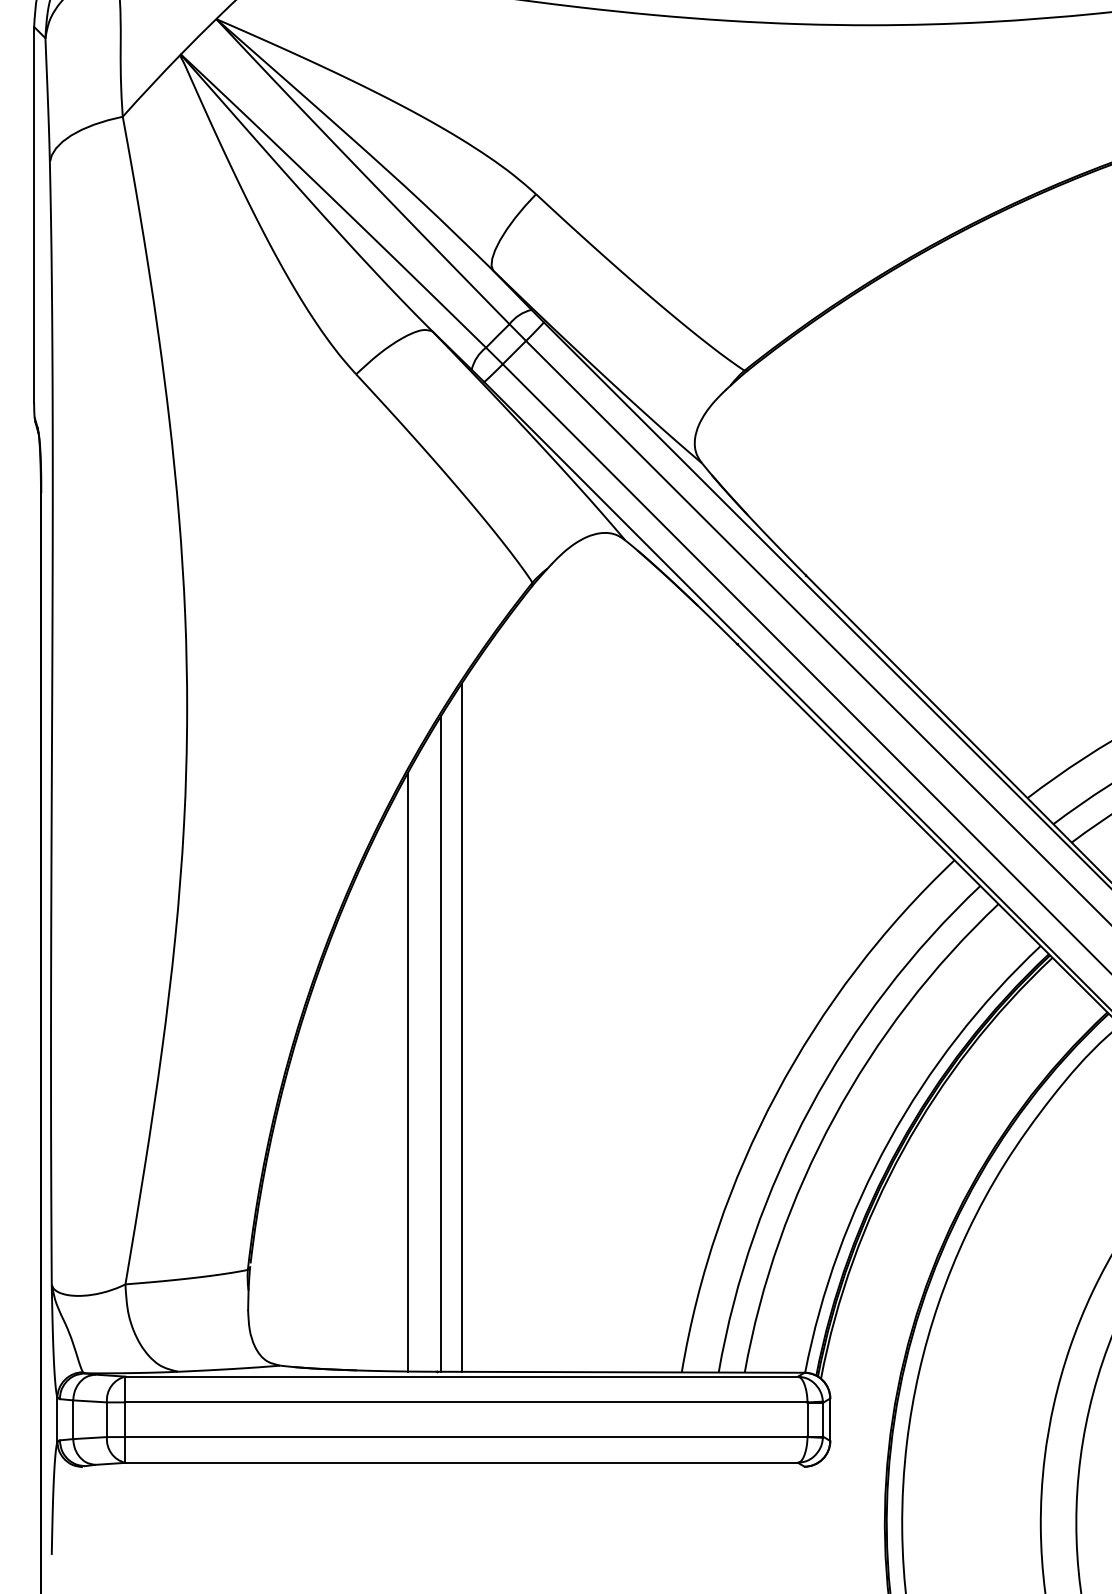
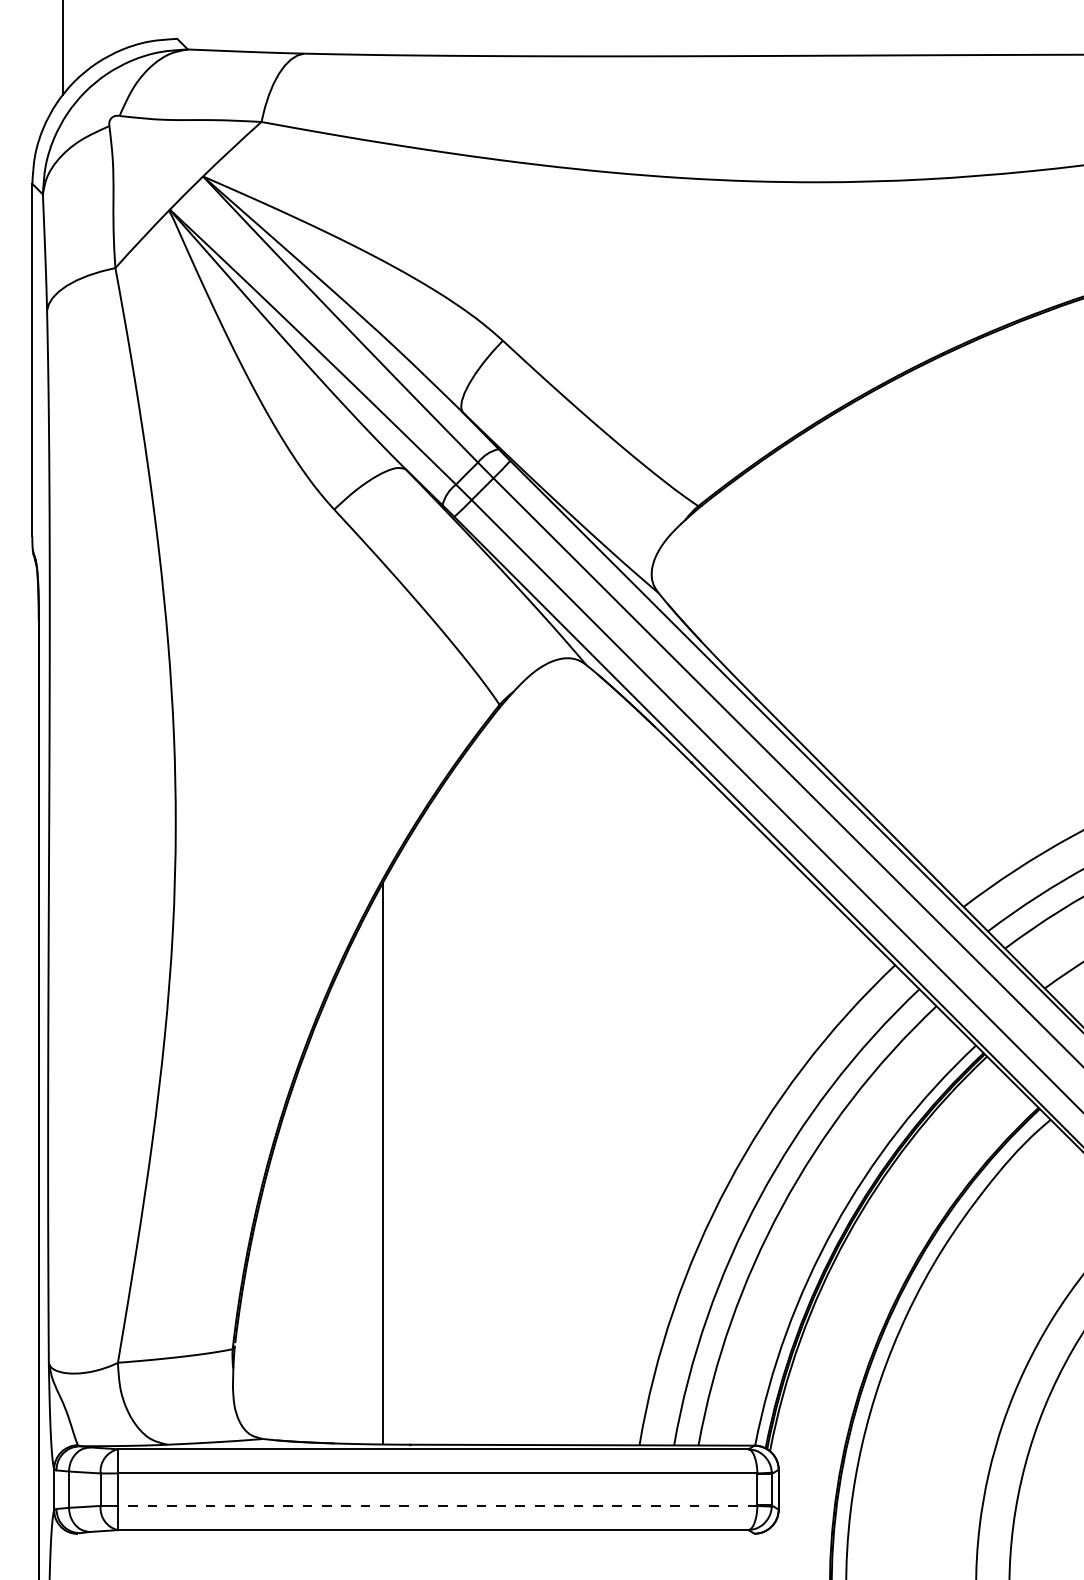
line: (462, 1027) -> (433, 1121), removed
line: (440, 1044) -> (413, 1137), removed
line: (466, 1436) -> (437, 1505), solid -> dashed

